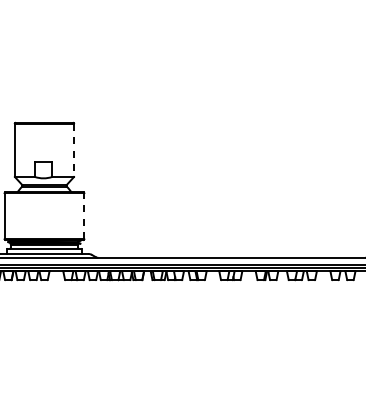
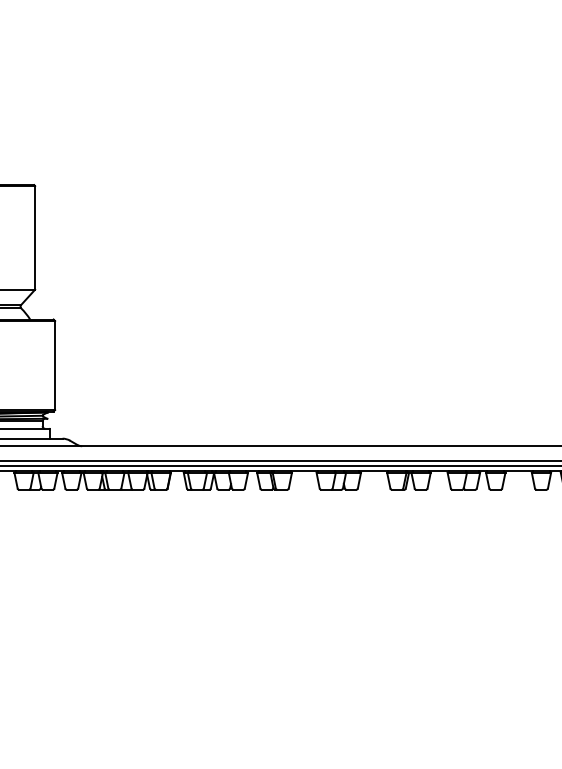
line: (74, 150) -> (36, 238), dashed -> solid
line: (84, 216) -> (55, 366), dashed -> solid

